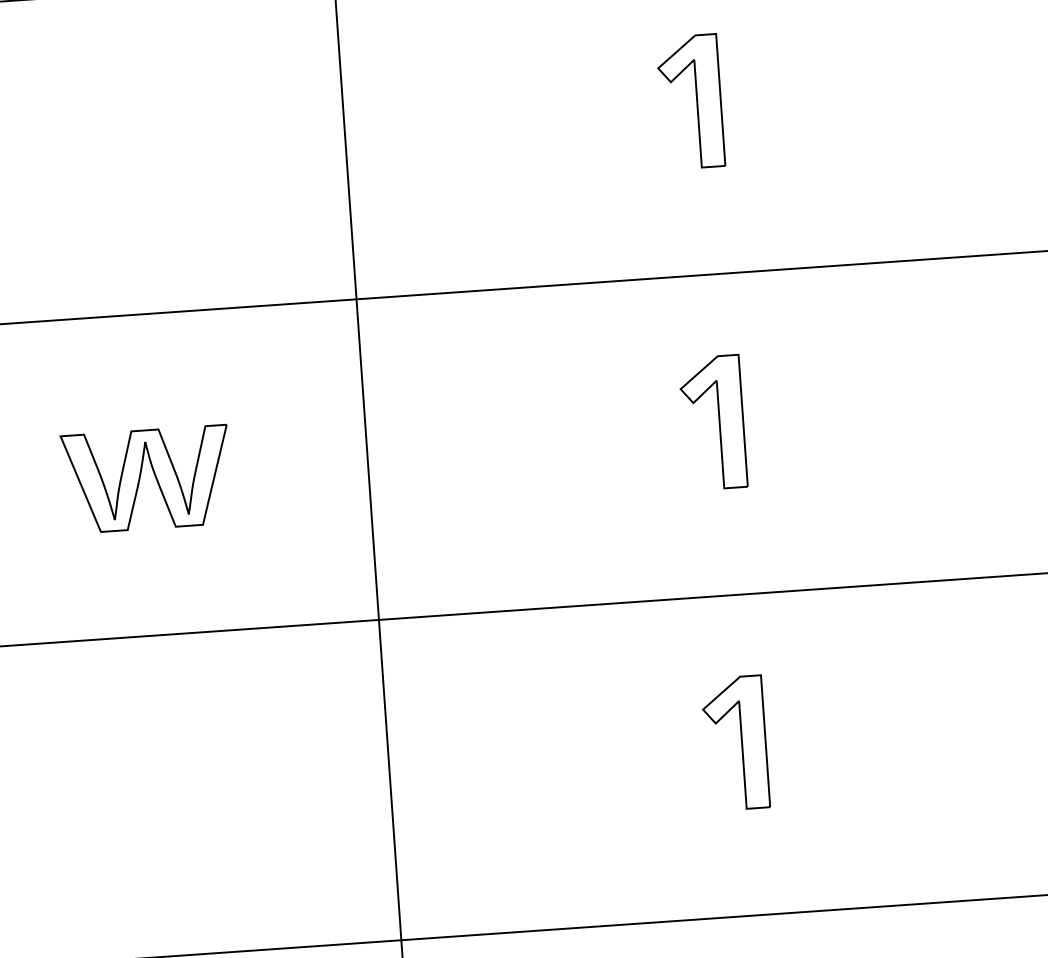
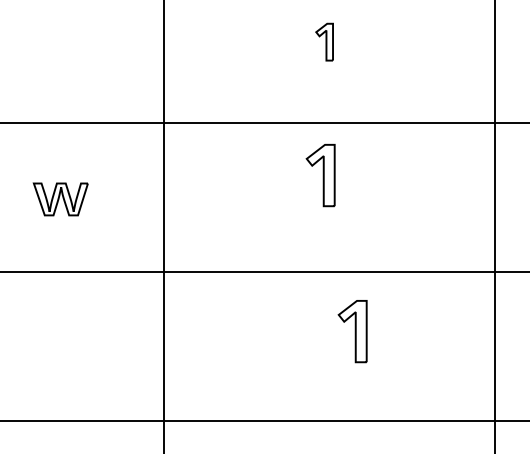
part: (690, 100) -> (324, 41), size x0.6
part: (712, 422) -> (320, 175), moved
part: (146, 479) -> (60, 199), size x0.7
part: (735, 743) -> (352, 331), moved

